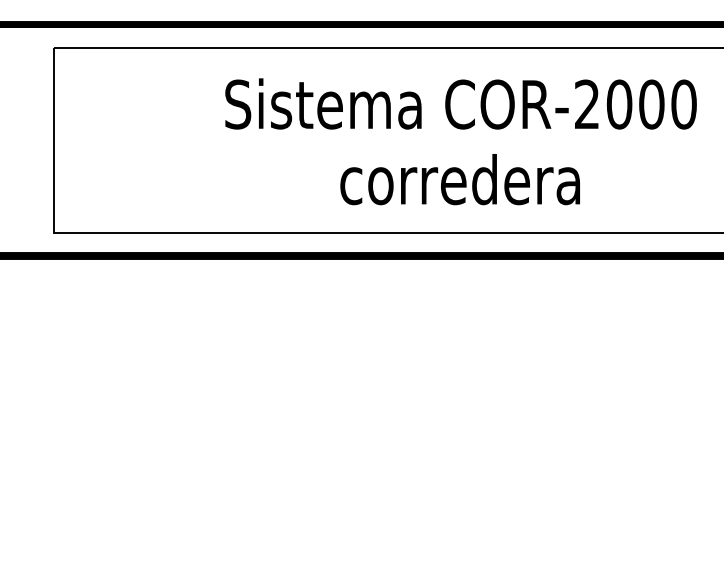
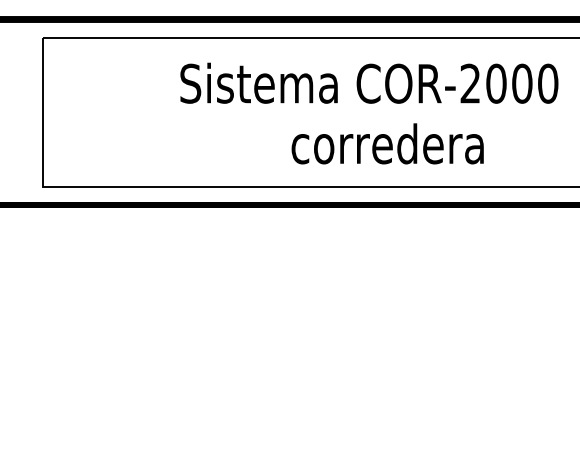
text: (459, 179) -> (387, 143), moved

